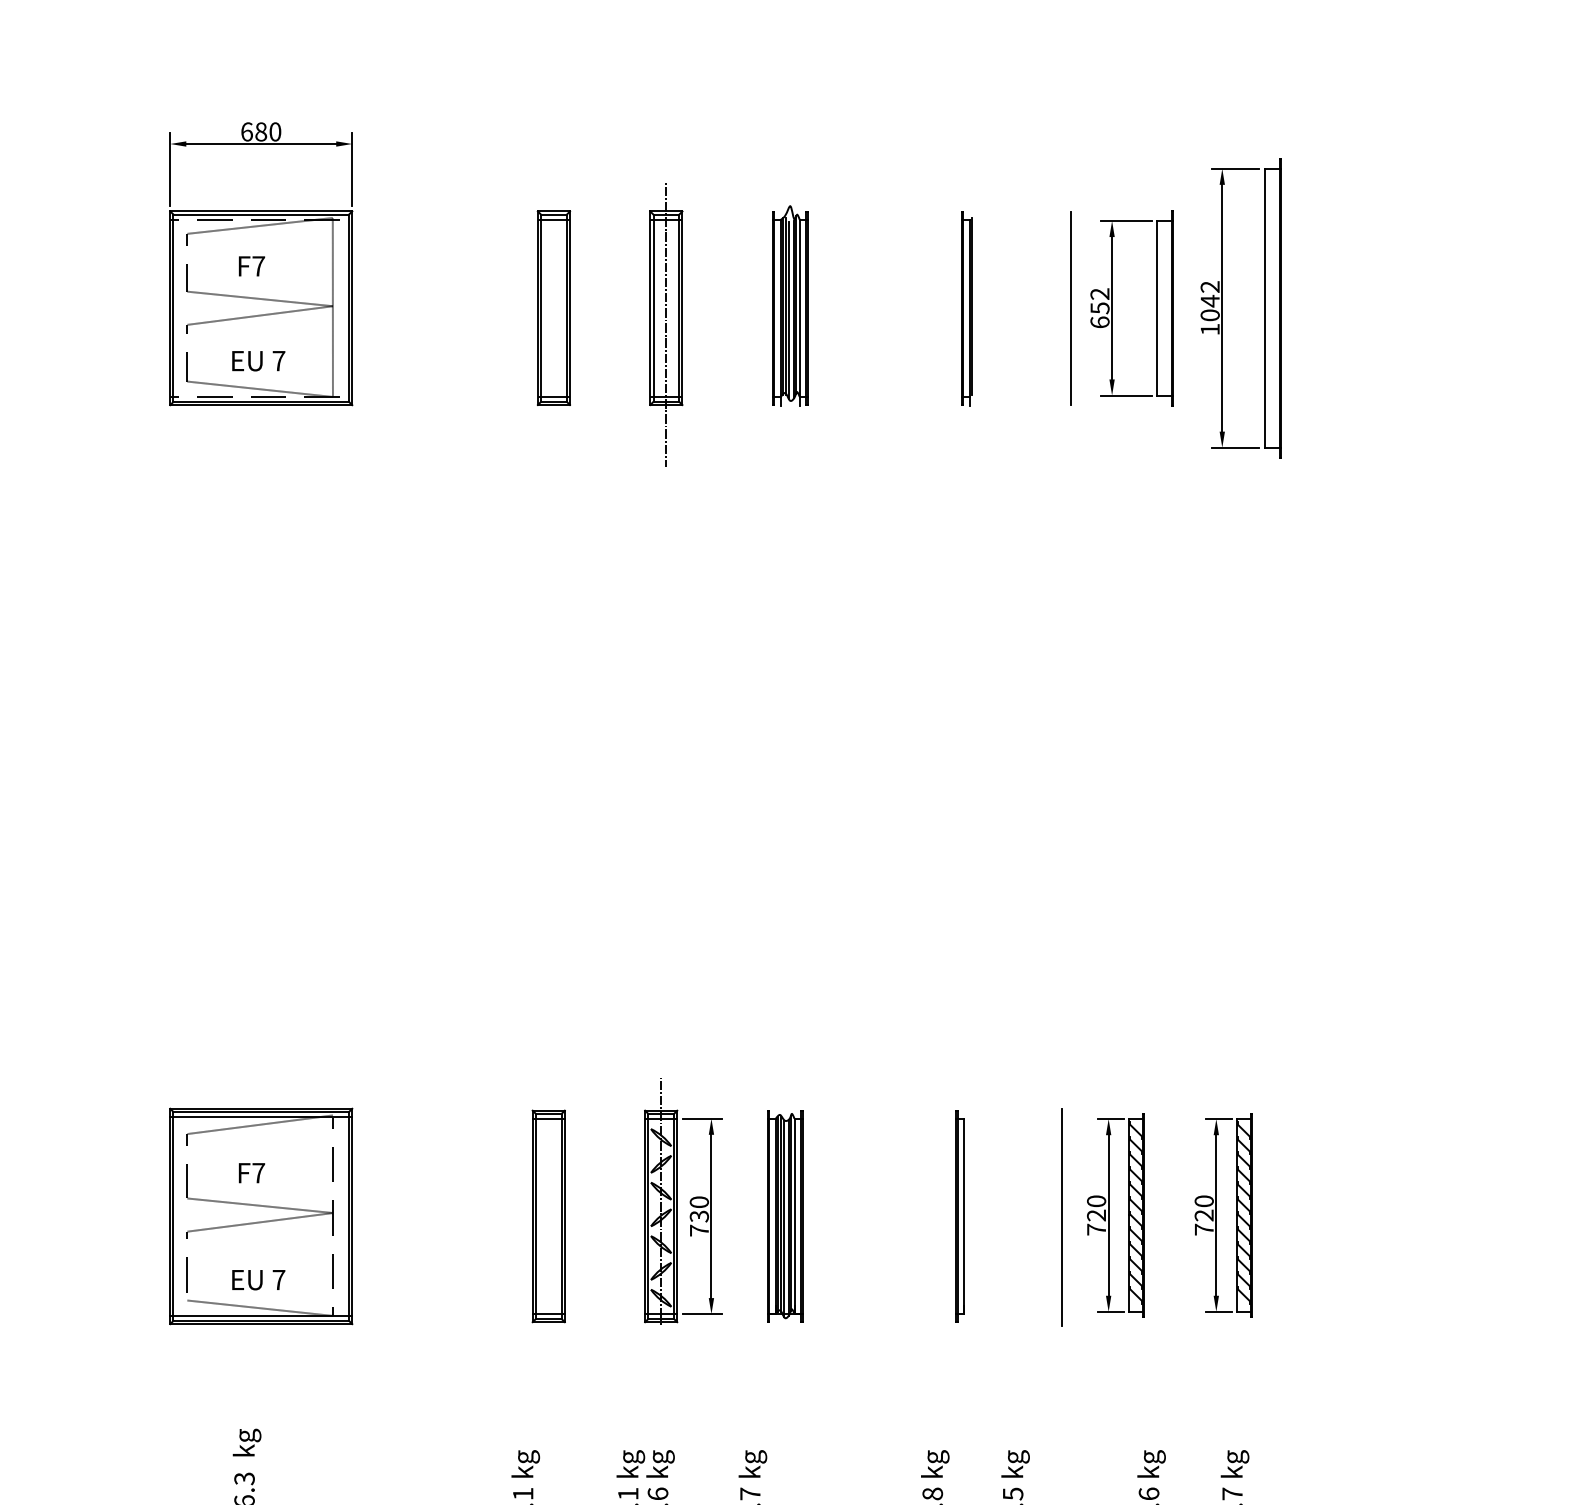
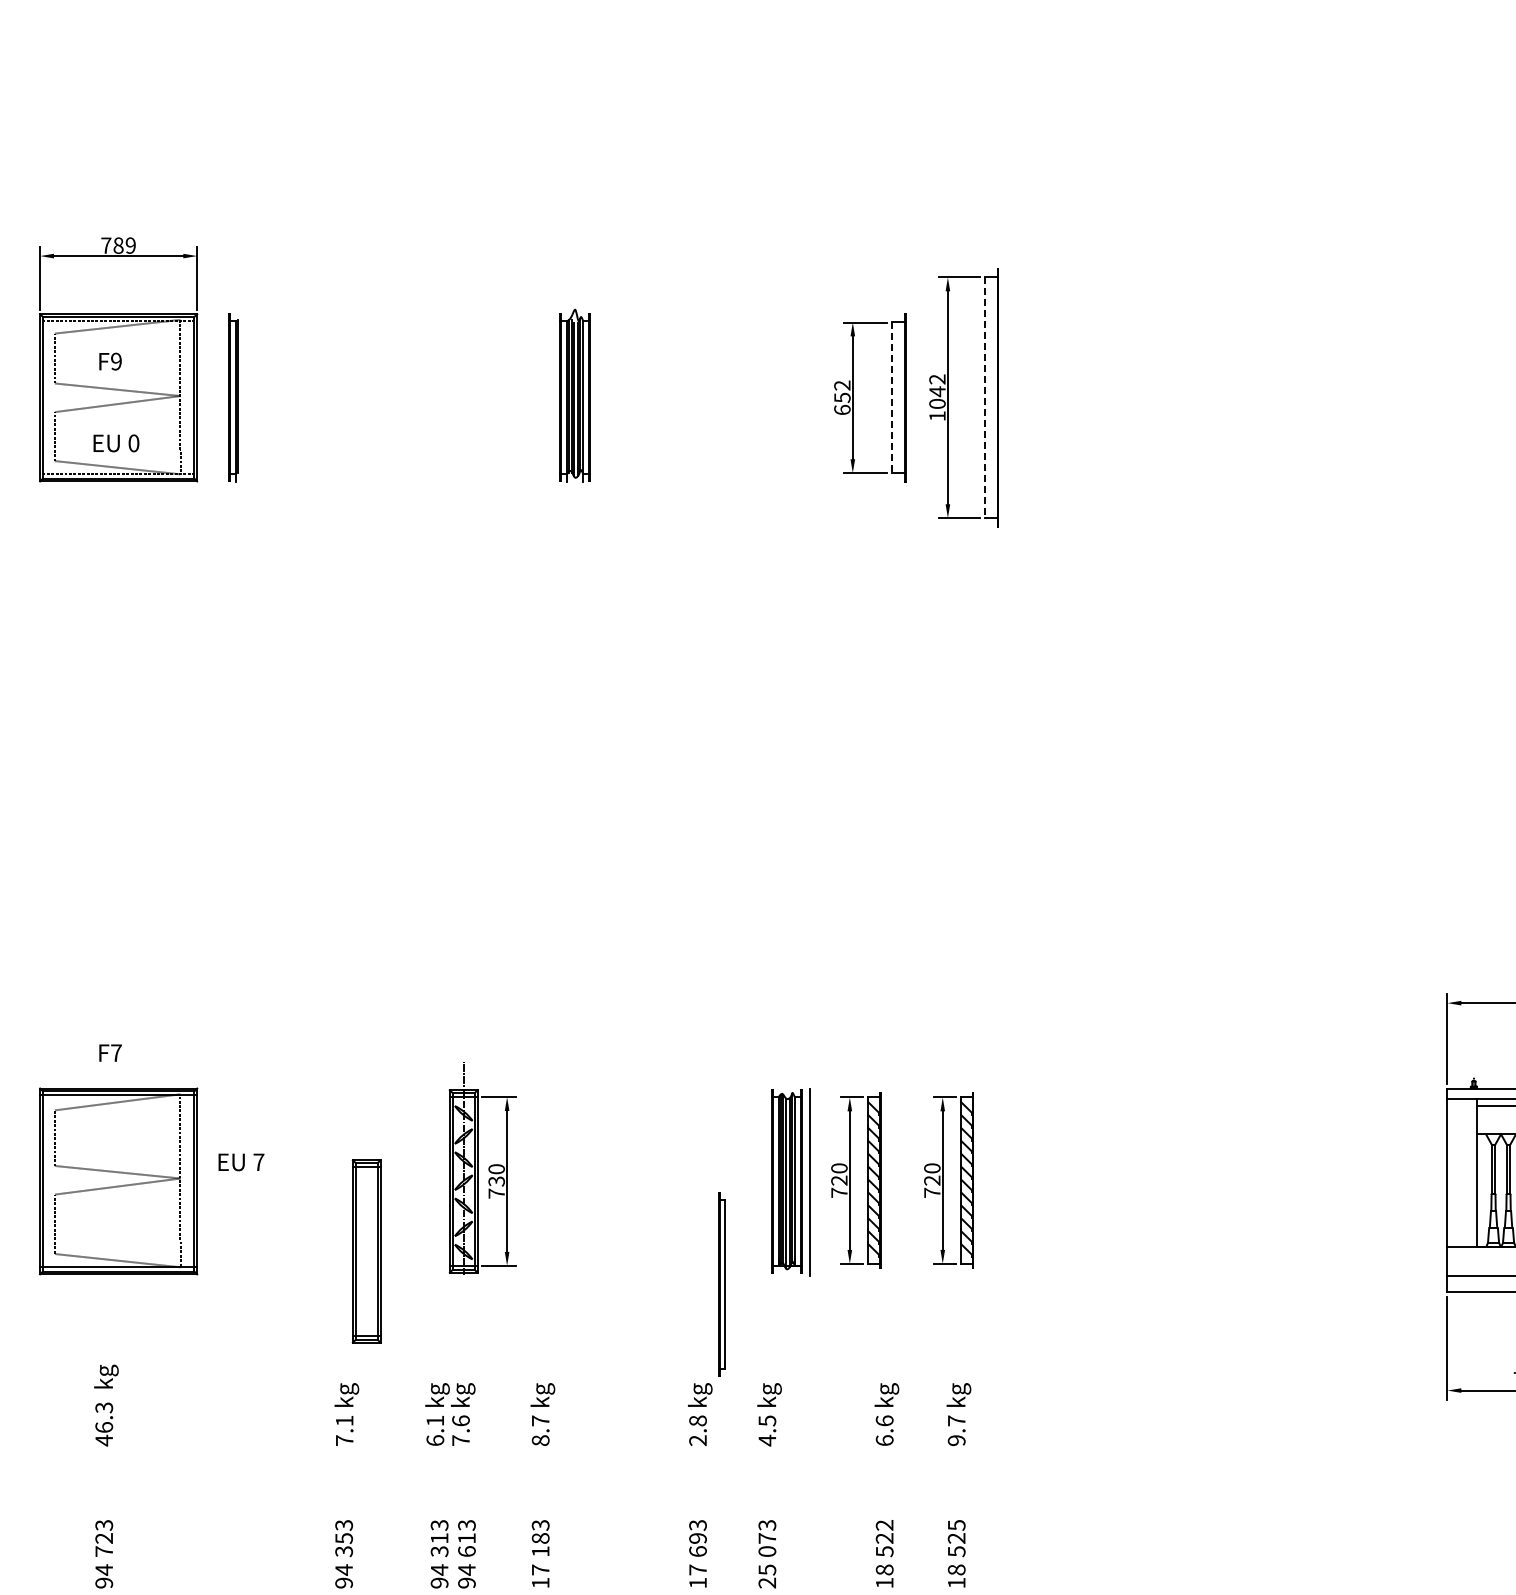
text: (261, 131) -> (118, 245), 680 -> 789
text: (258, 266) -> (116, 361), F7 -> F9
part: (554, 307) -> (371, 397), removed
part: (966, 307) -> (233, 397), moved
line: (1071, 307) -> (817, 397), removed
line: (1156, 309) -> (891, 398), solid -> dashed
line: (1264, 309) -> (984, 398), solid -> dashed
part: (666, 324) -> (468, 411), removed
text: (278, 361) -> (133, 443), 7 -> 0
text: (251, 1172) -> (110, 1052), moved
part: (548, 1216) -> (366, 1251), moved
part: (784, 1216) -> (786, 1181), moved
part: (959, 1216) -> (721, 1284), moved
text: (258, 1280) -> (241, 1162), moved

